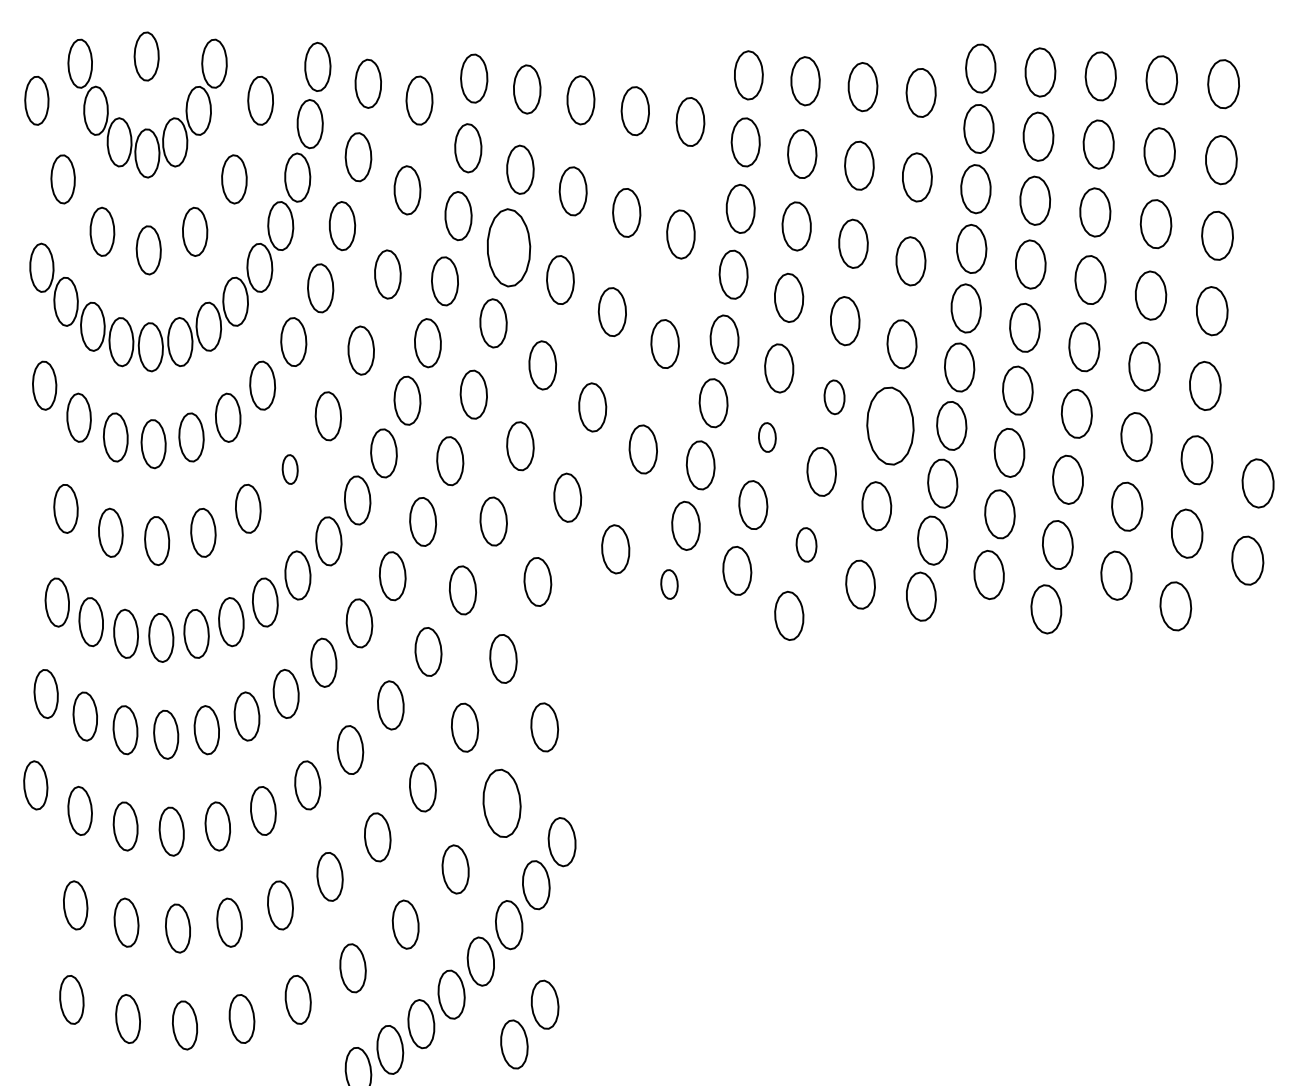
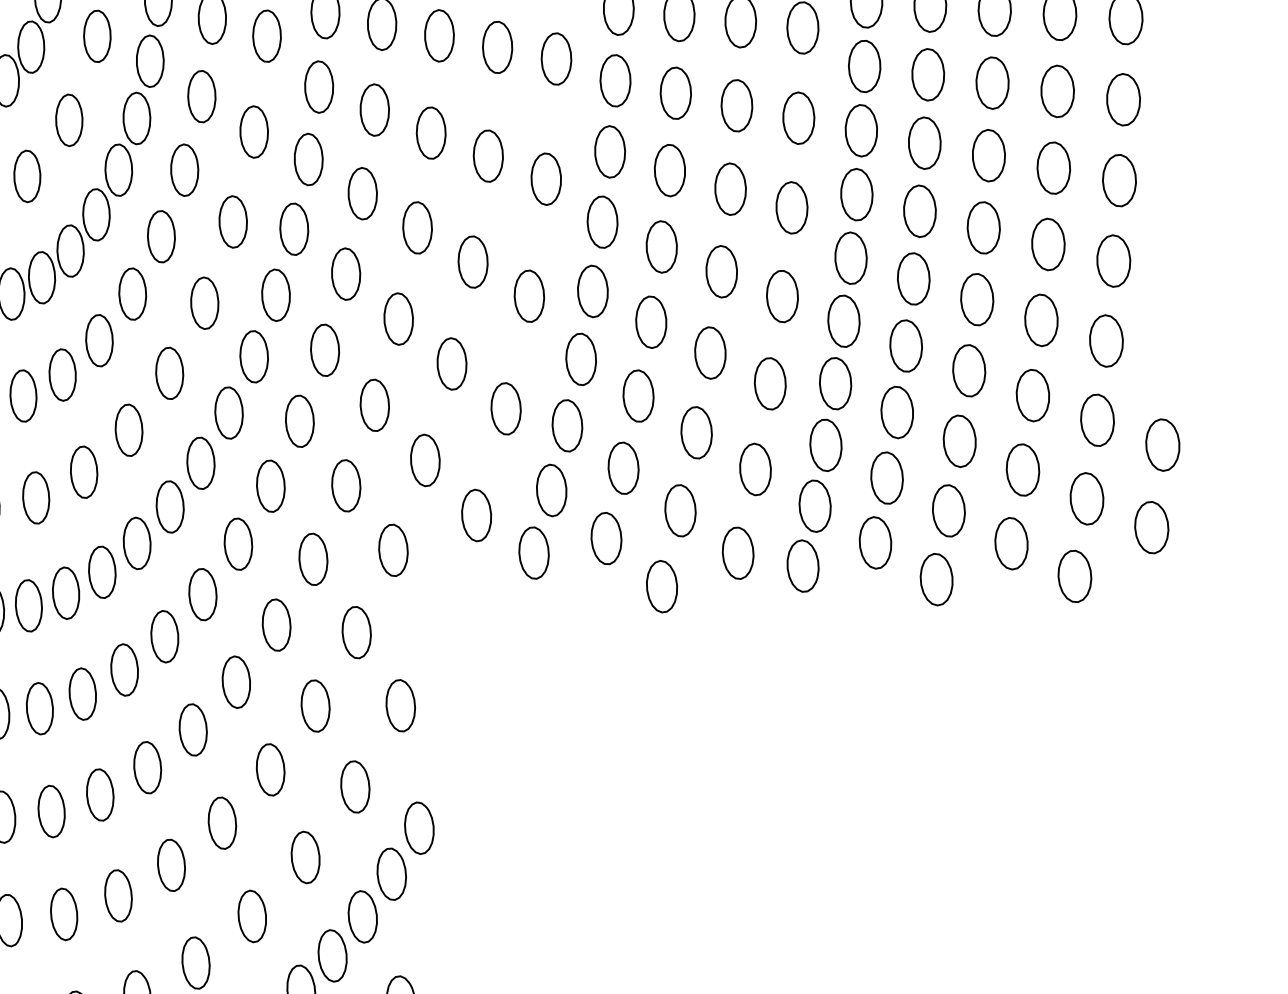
part: (509, 248) -> (363, 194), size x0.62
part: (834, 397) -> (710, 353), size x1.43
part: (890, 425) -> (770, 383), size x0.62
part: (767, 437) -> (638, 396), size x1.67
part: (289, 469) -> (128, 430), size x1.67
part: (806, 544) -> (680, 510), size x1.43
part: (669, 584) -> (534, 553), size x1.67
part: (502, 803) -> (355, 787), size x0.71

